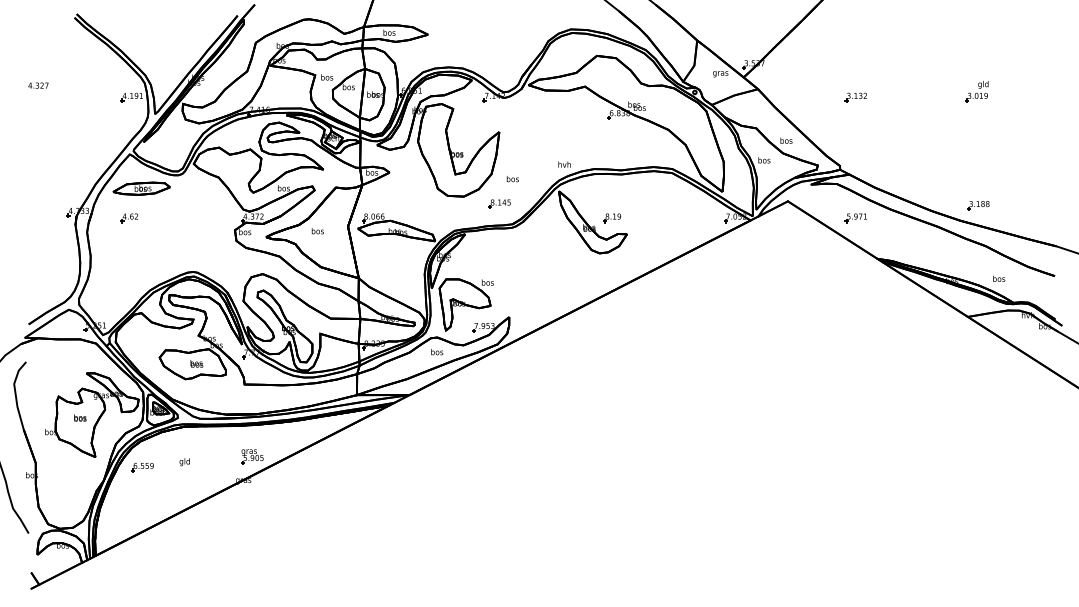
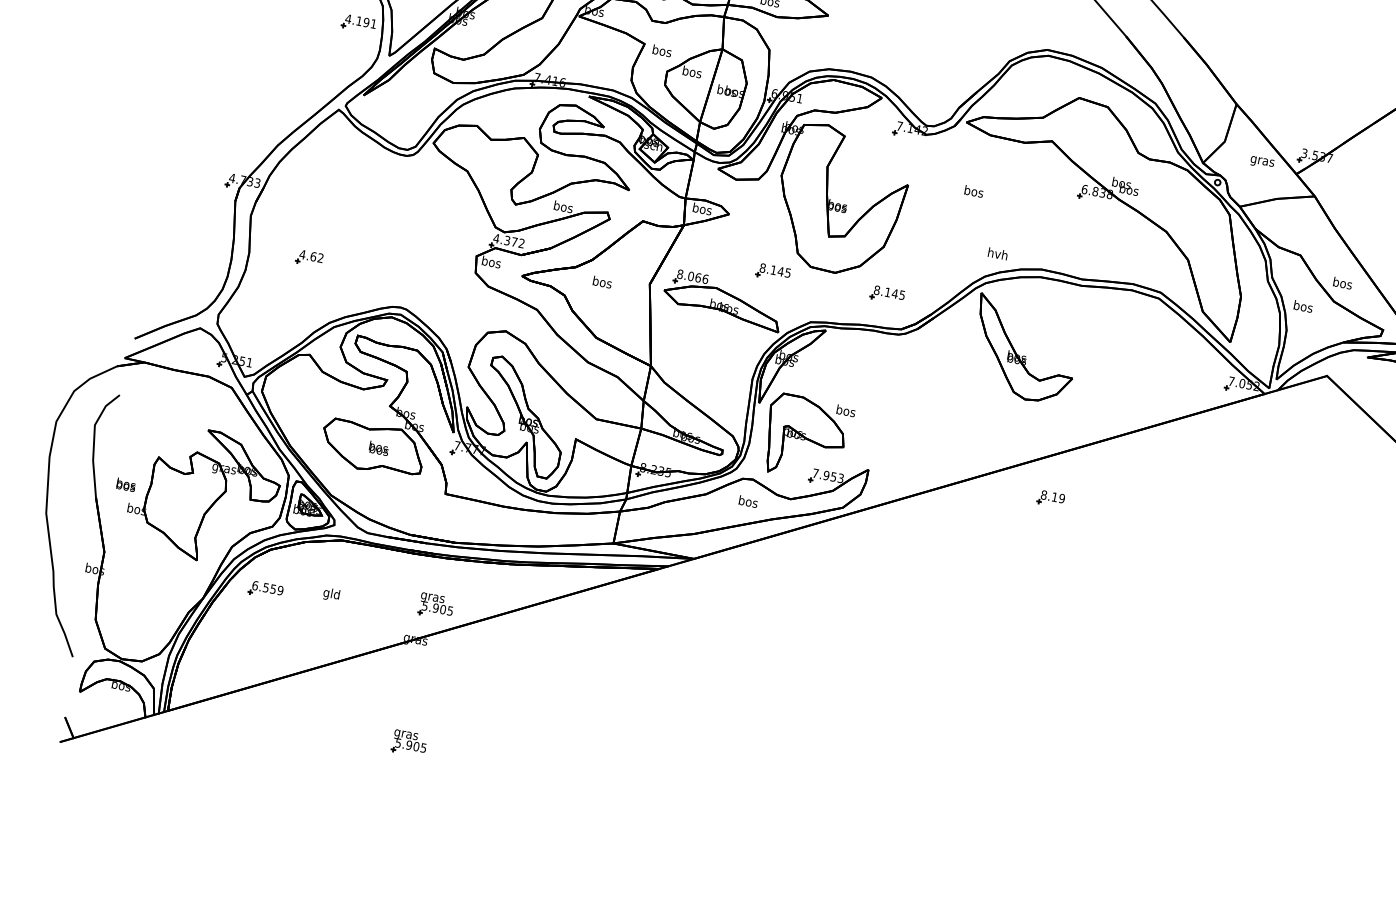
text: (512, 179) -> (973, 192), moved
part: (141, 188) -> (346, 165), removed
part: (424, 203) -> (773, 271), added
part: (128, 218) -> (307, 258), moved
part: (612, 218) -> (1051, 499), moved
text: (80, 417) -> (126, 484), moved
part: (252, 546) -> (409, 743), added

